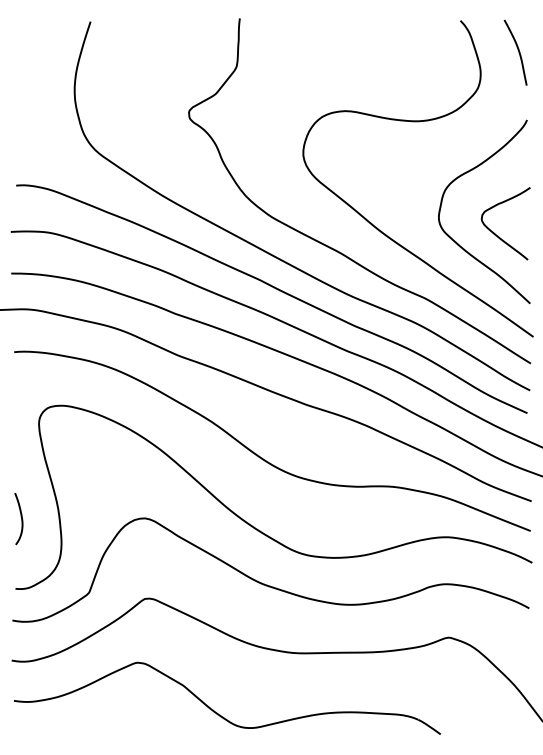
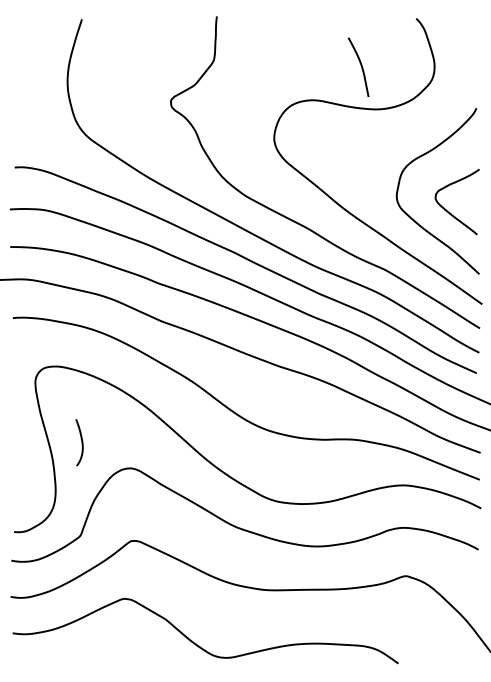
curve: (517, 50) -> (360, 65), moved
curve: (21, 519) -> (81, 443), moved

